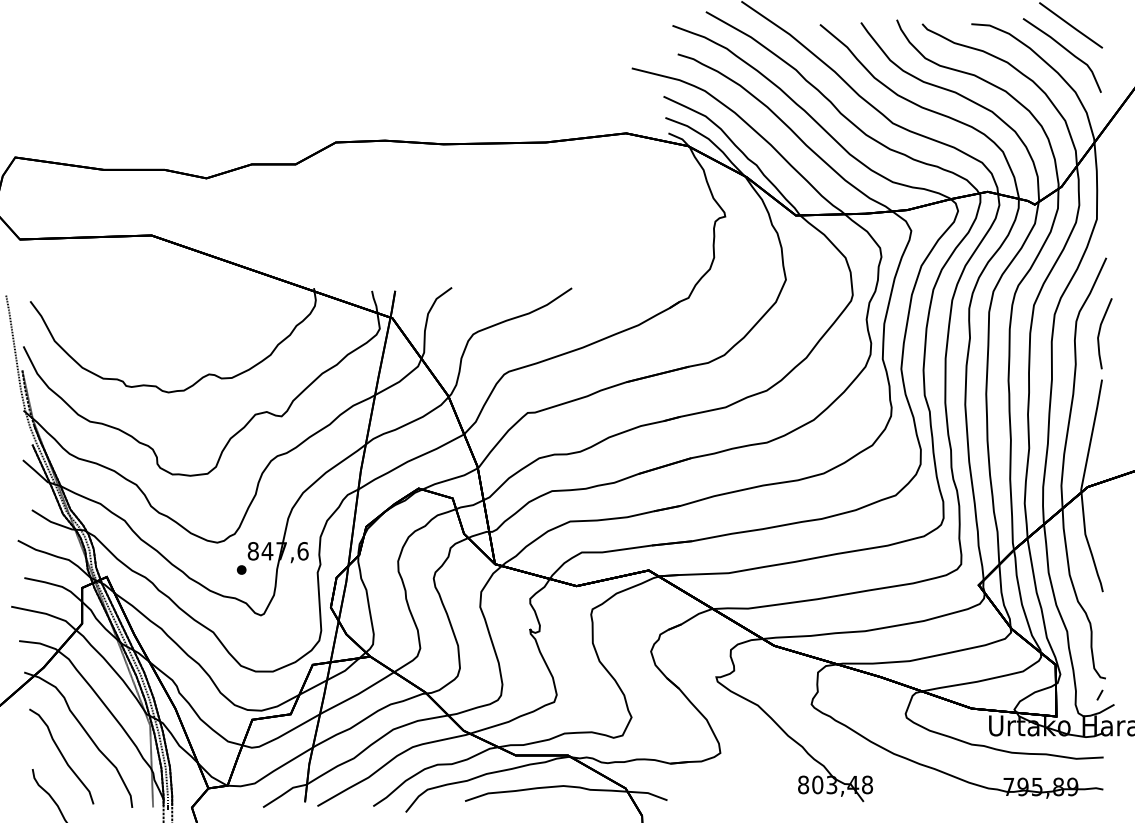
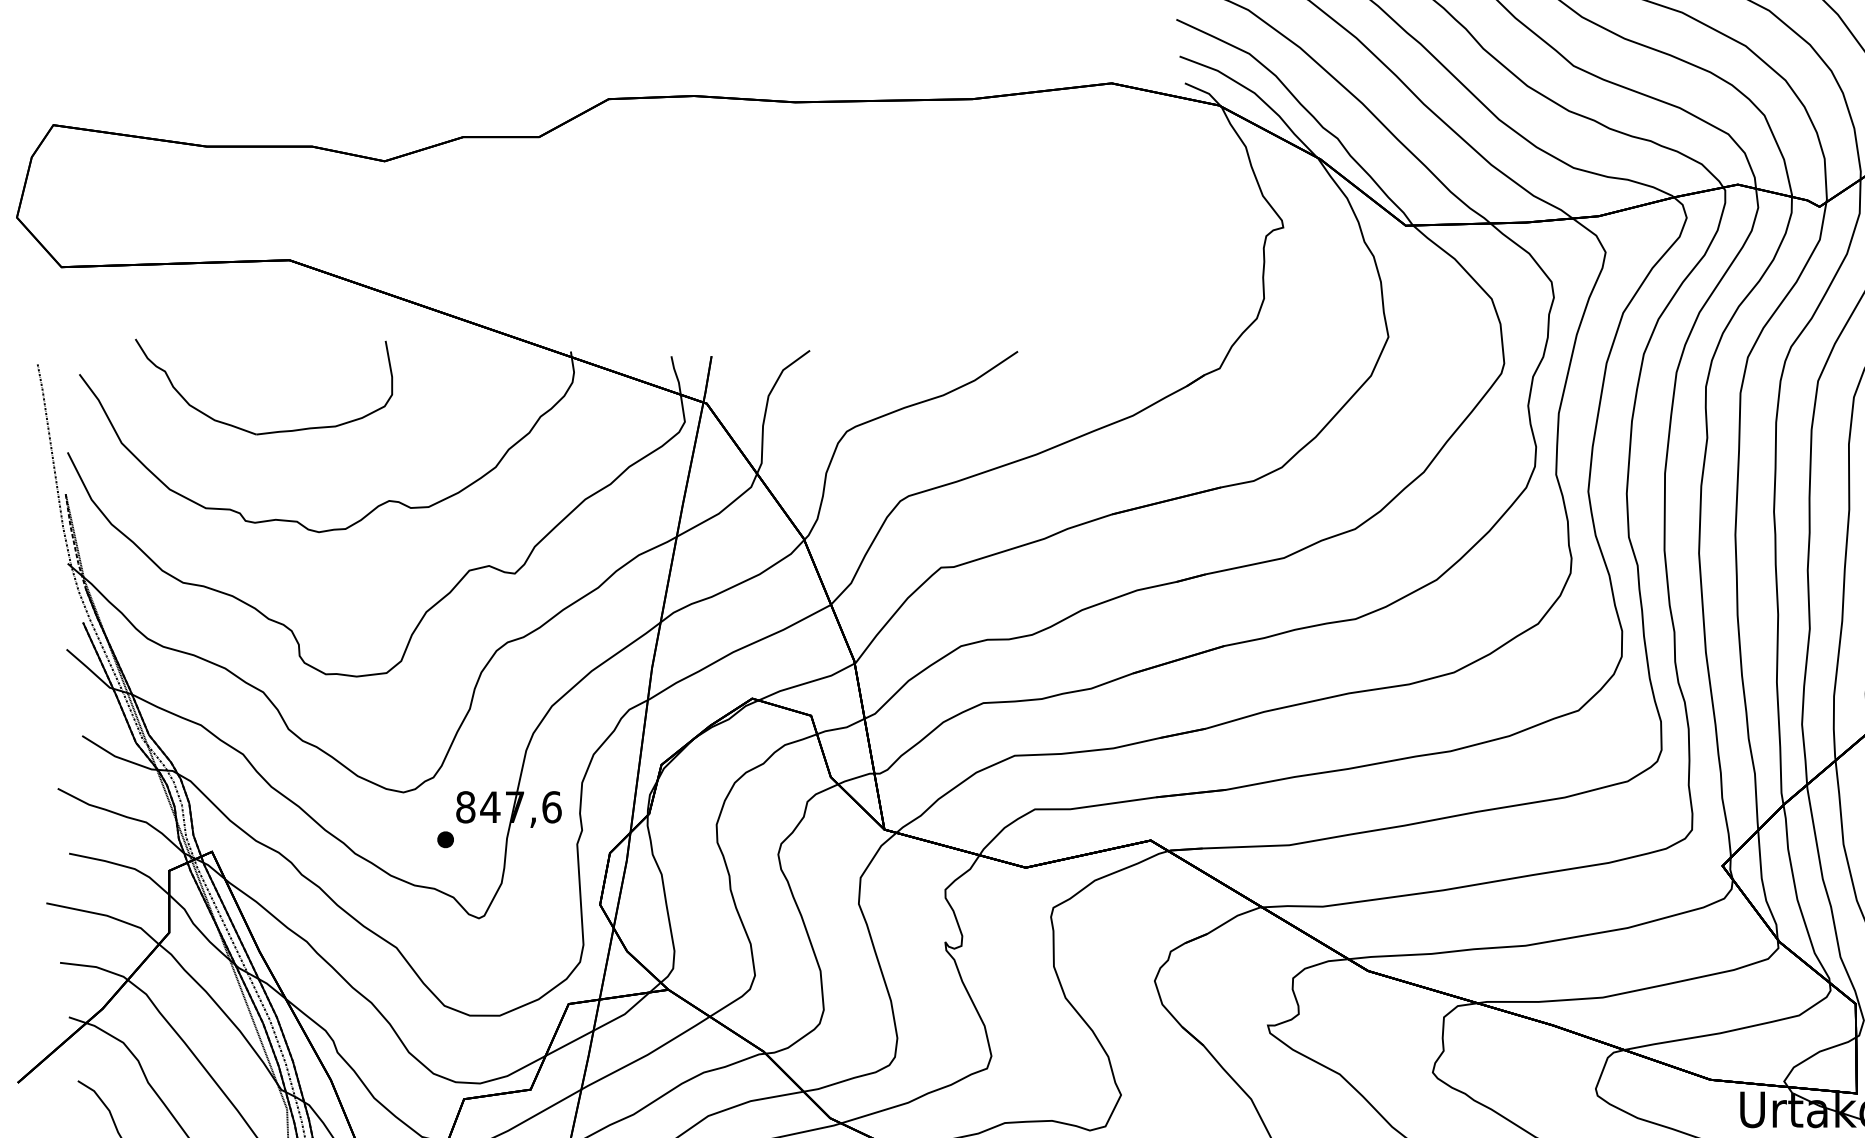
part: (143, 333) -> (275, 430), added

